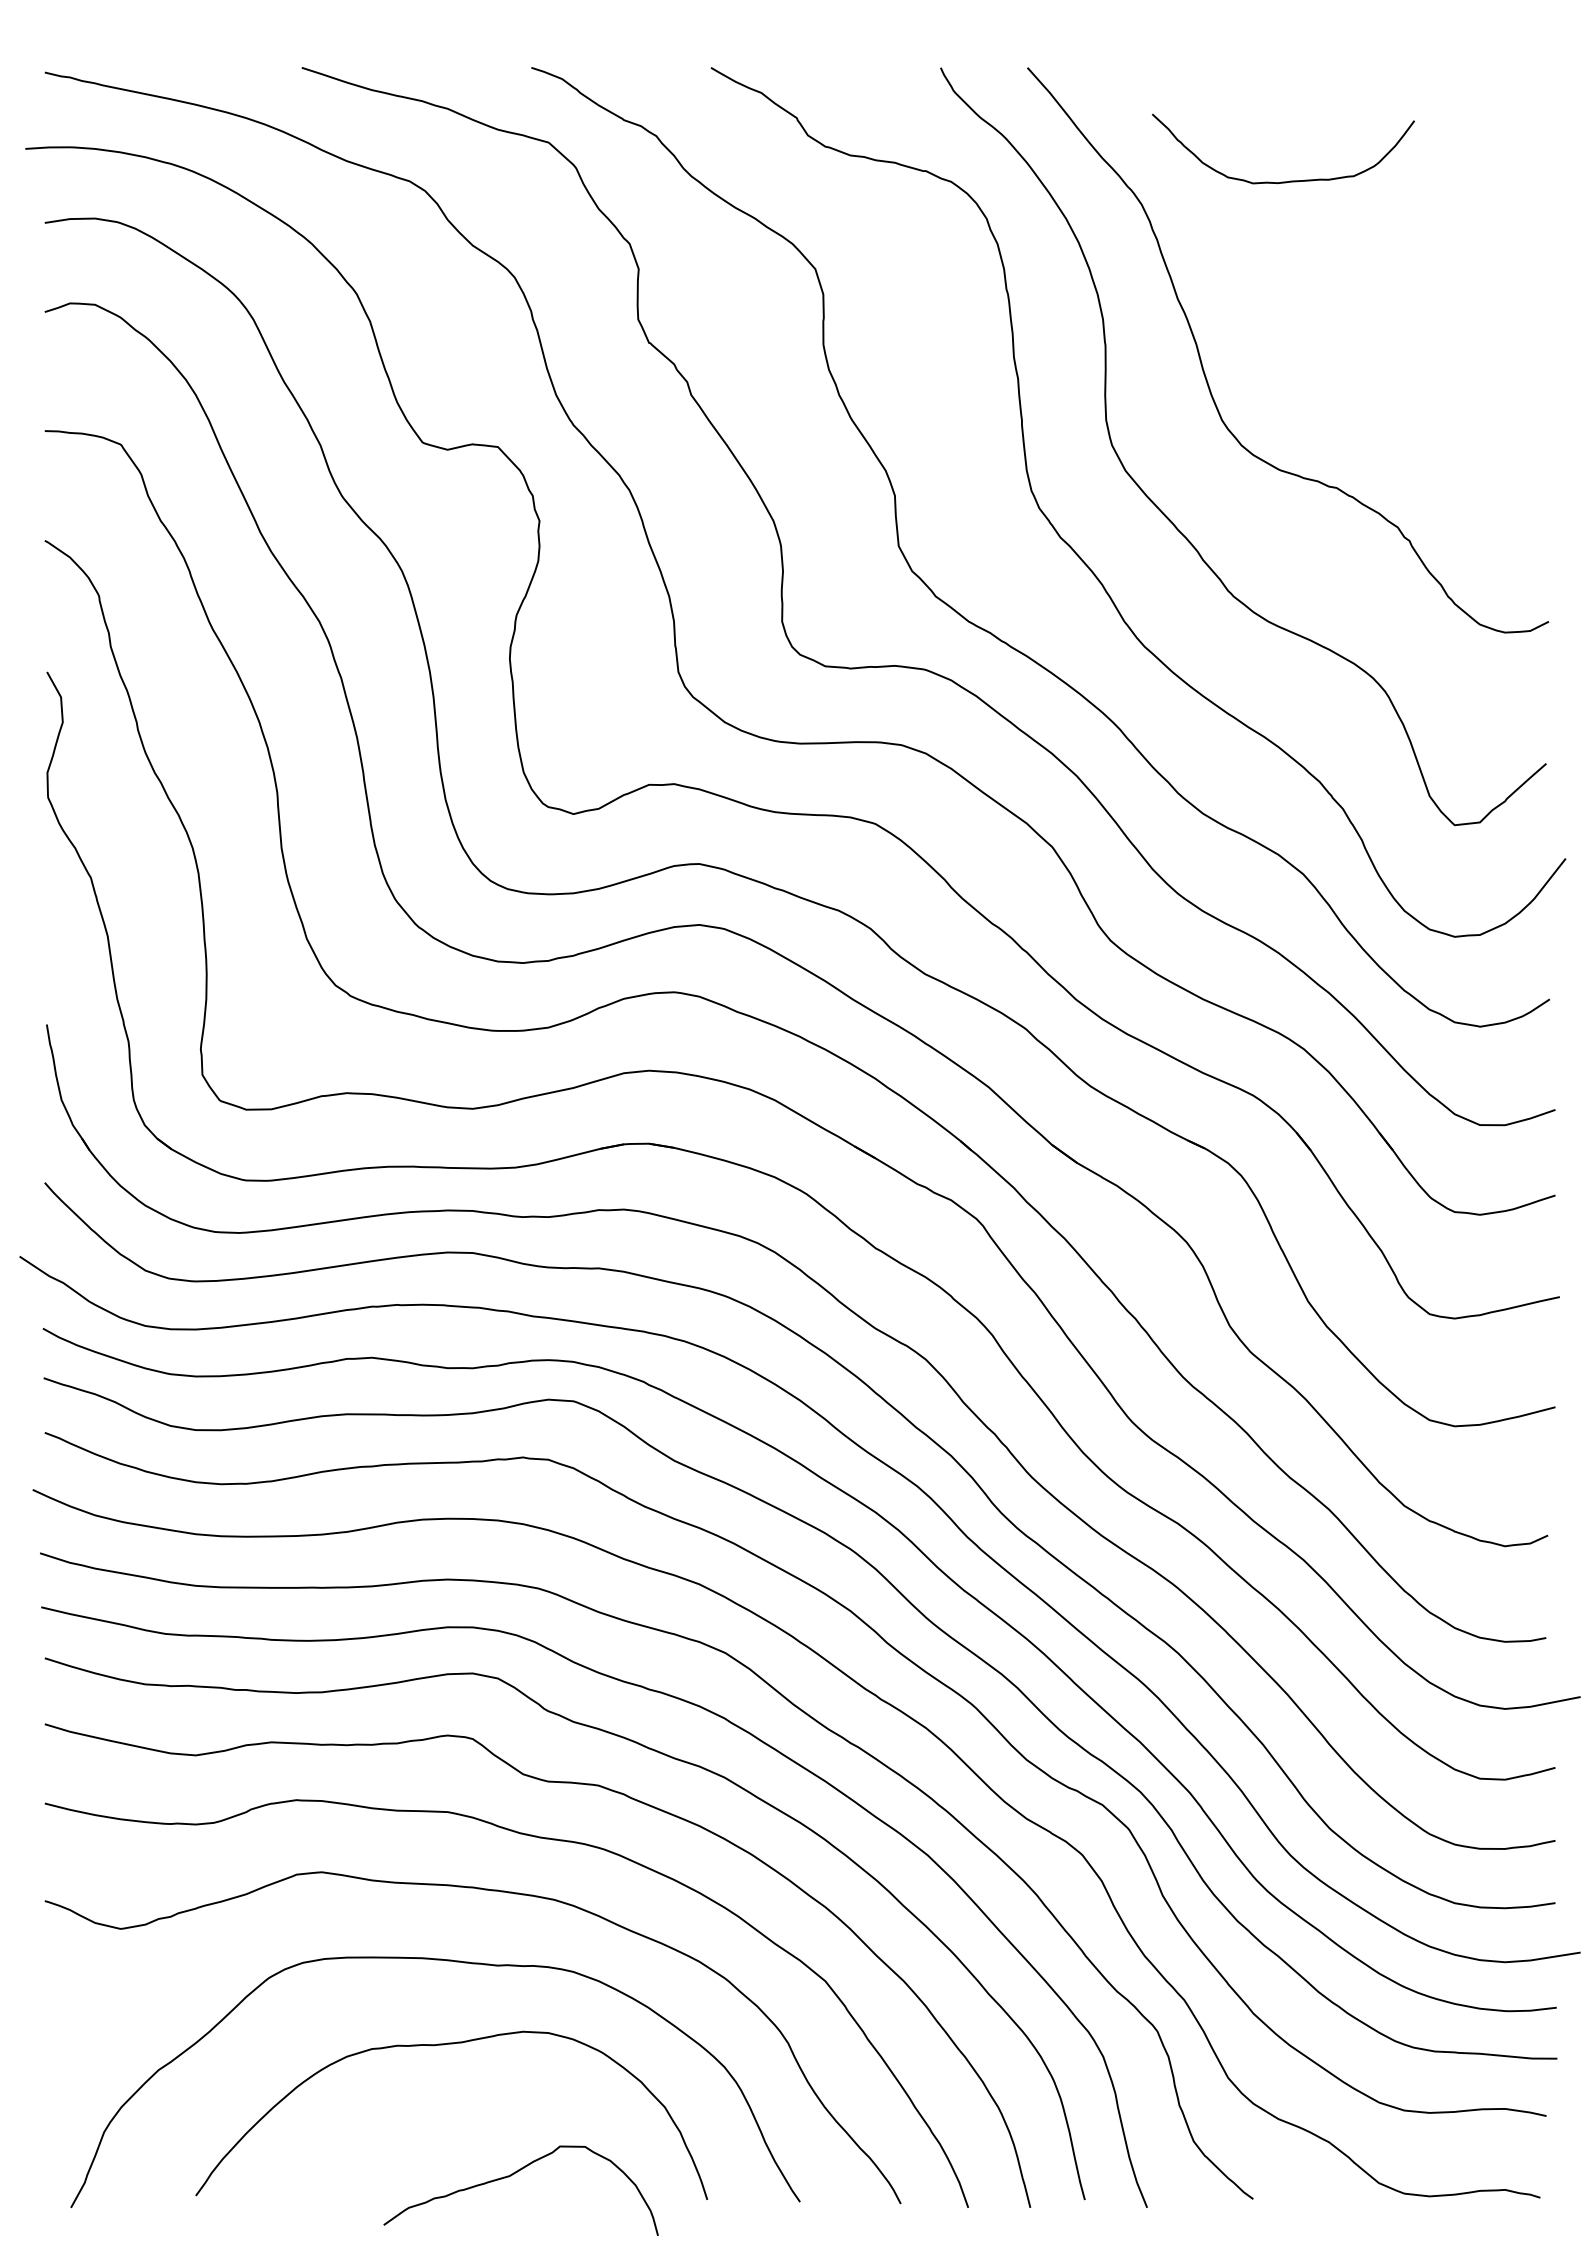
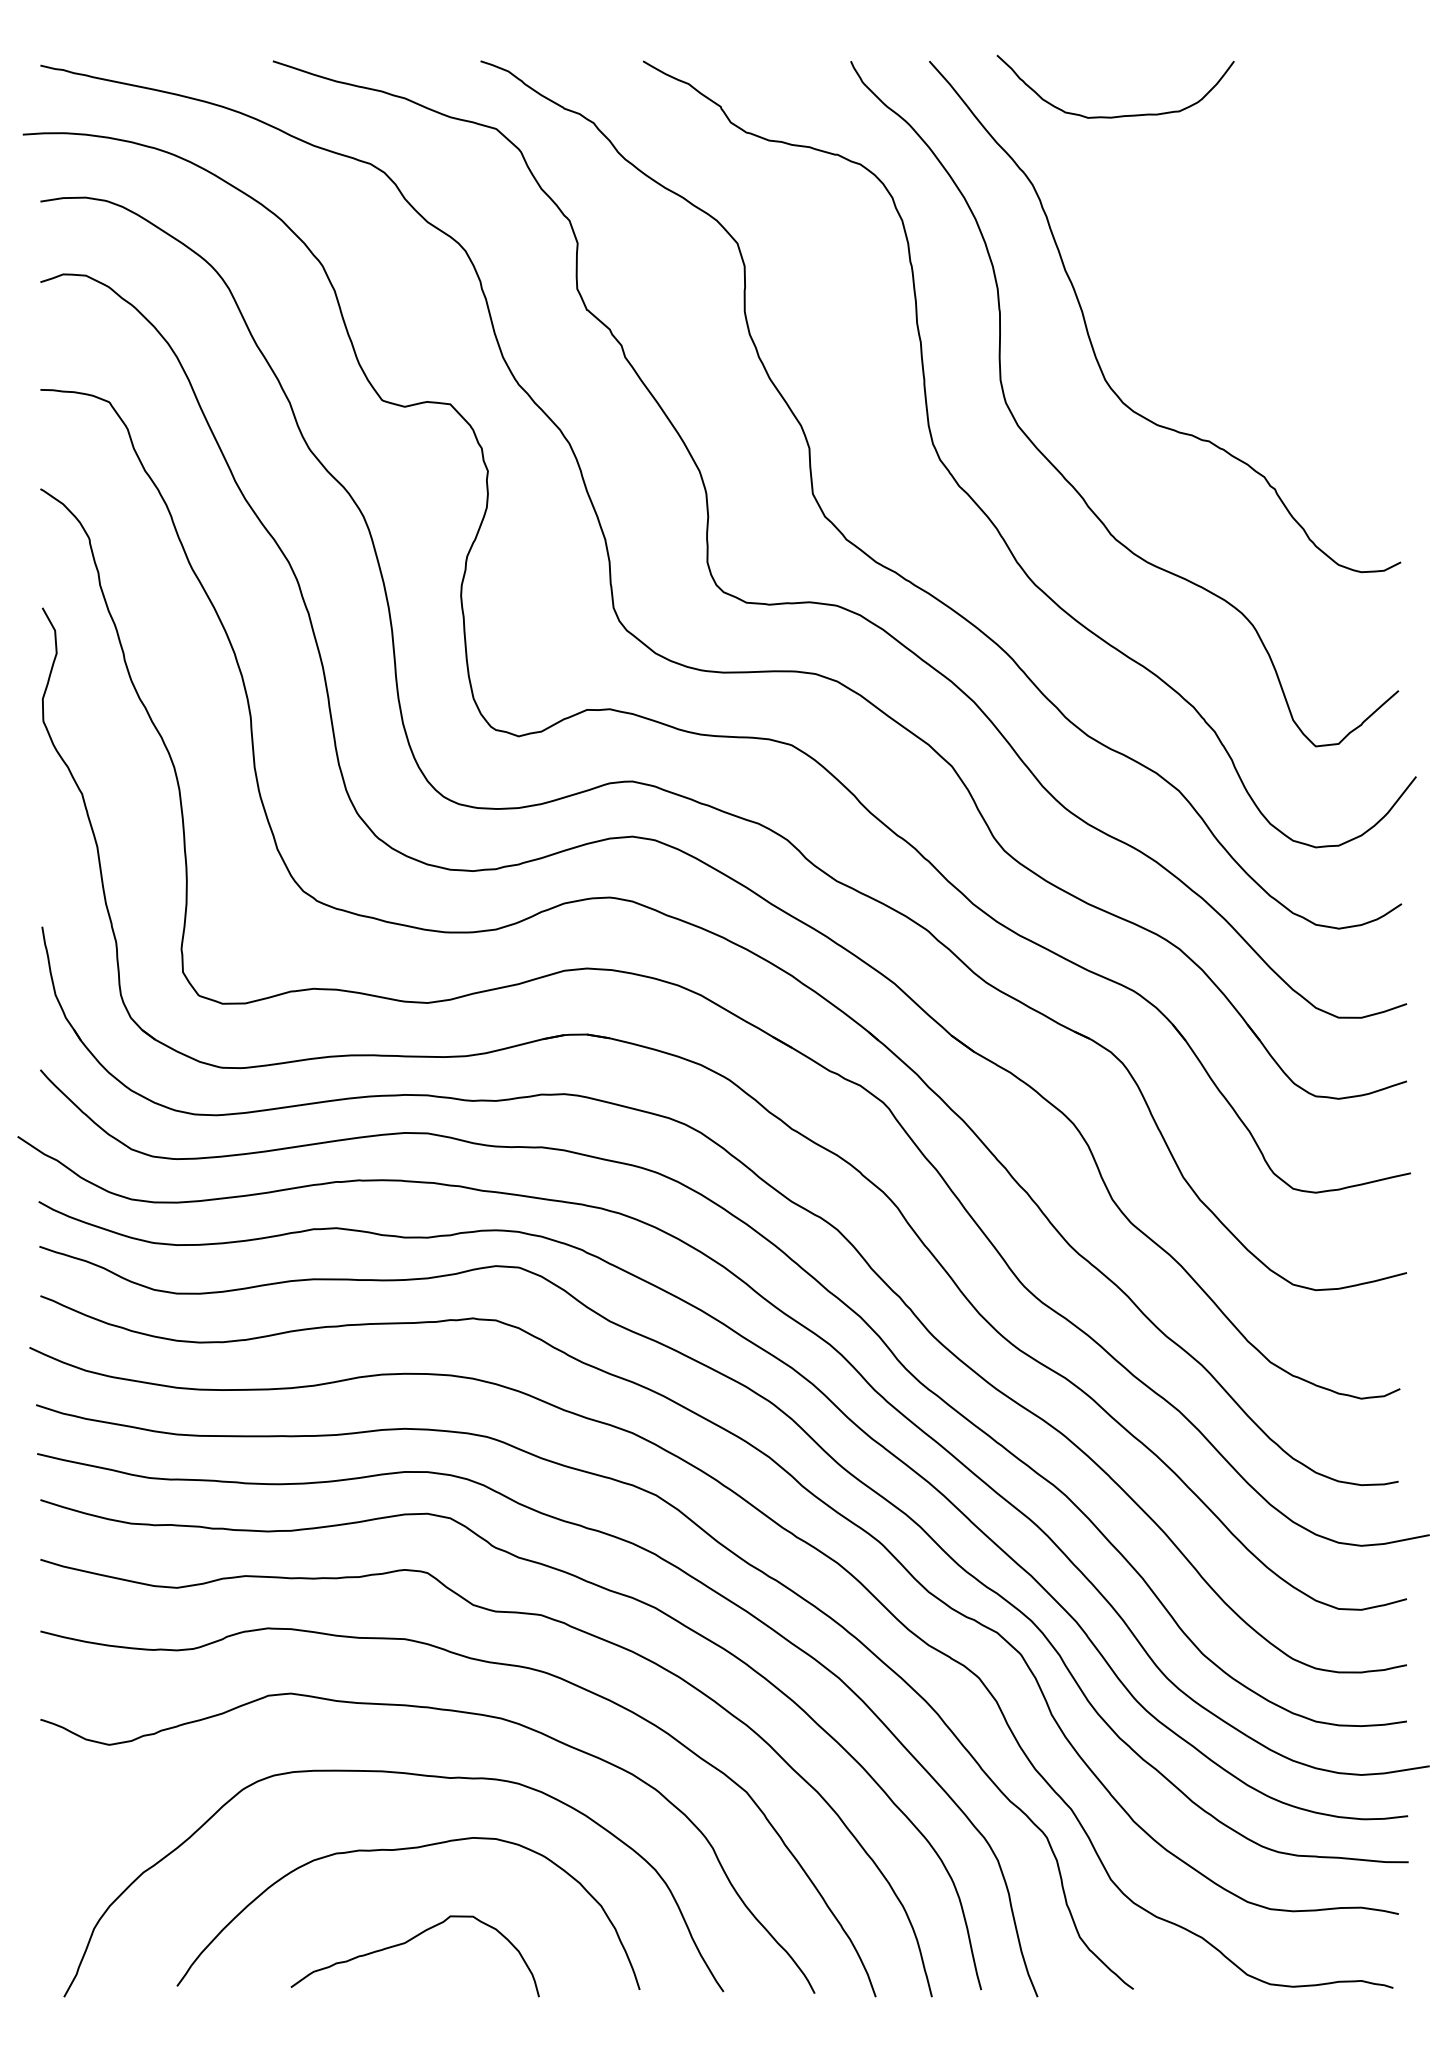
curve: (1290, 180) -> (1122, 115), moved
curve: (511, 2176) -> (406, 1943), moved

